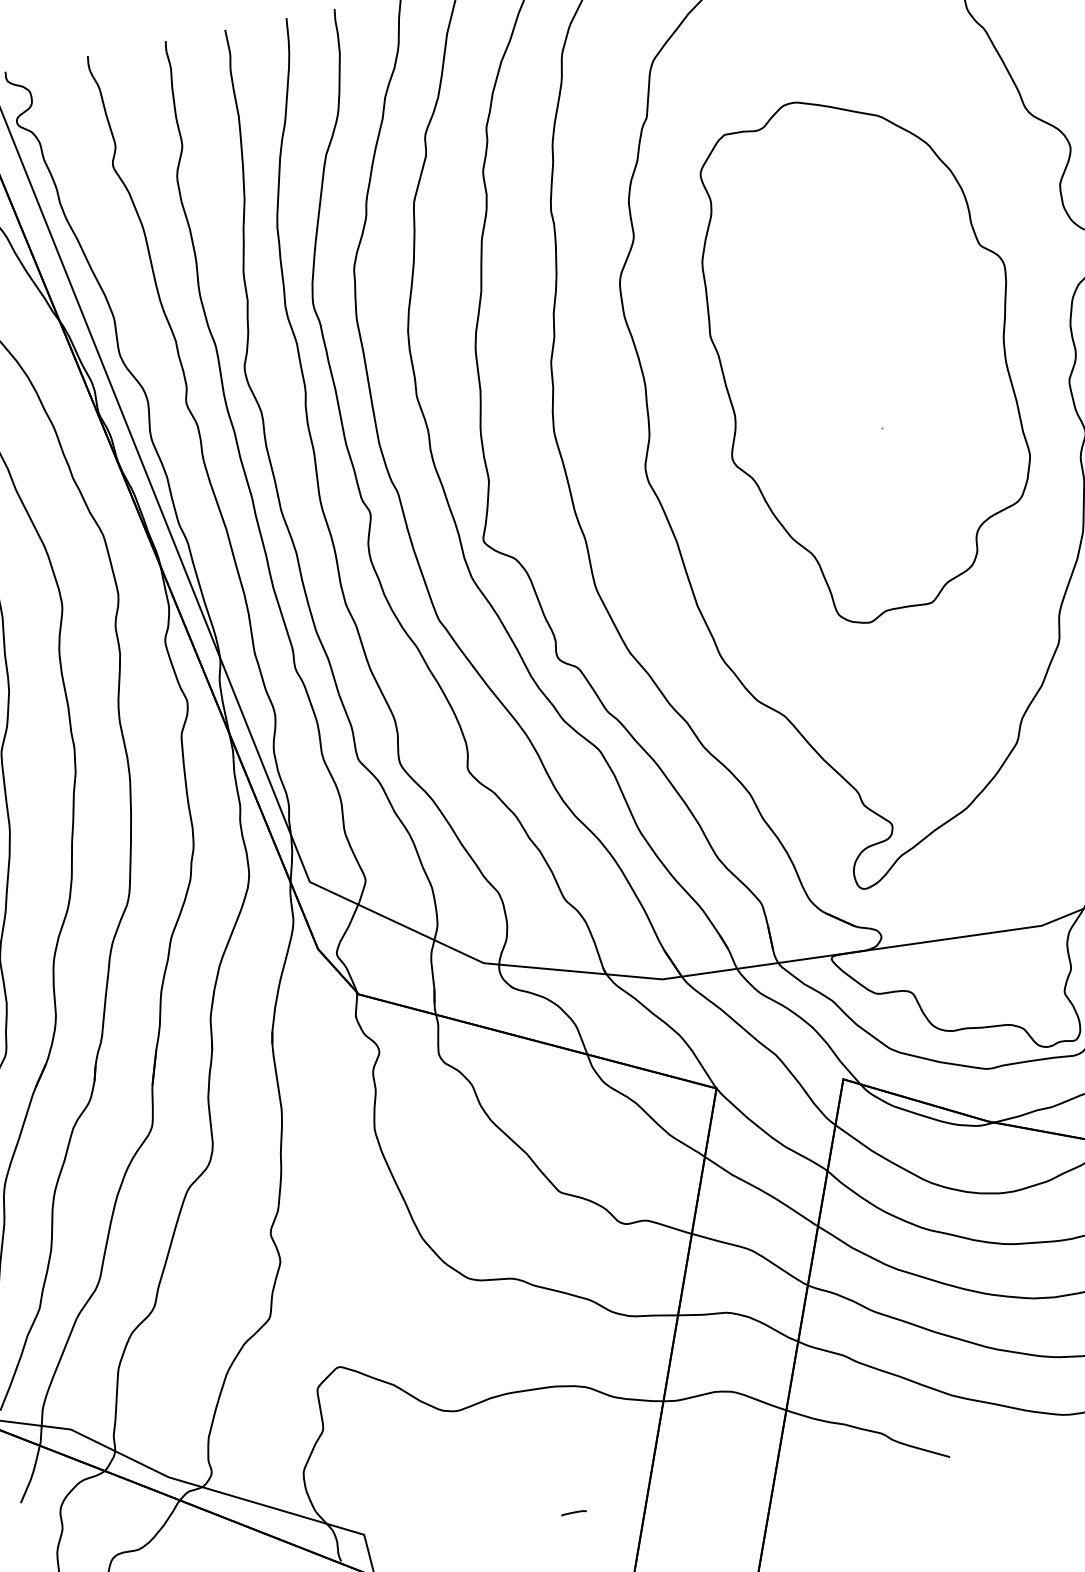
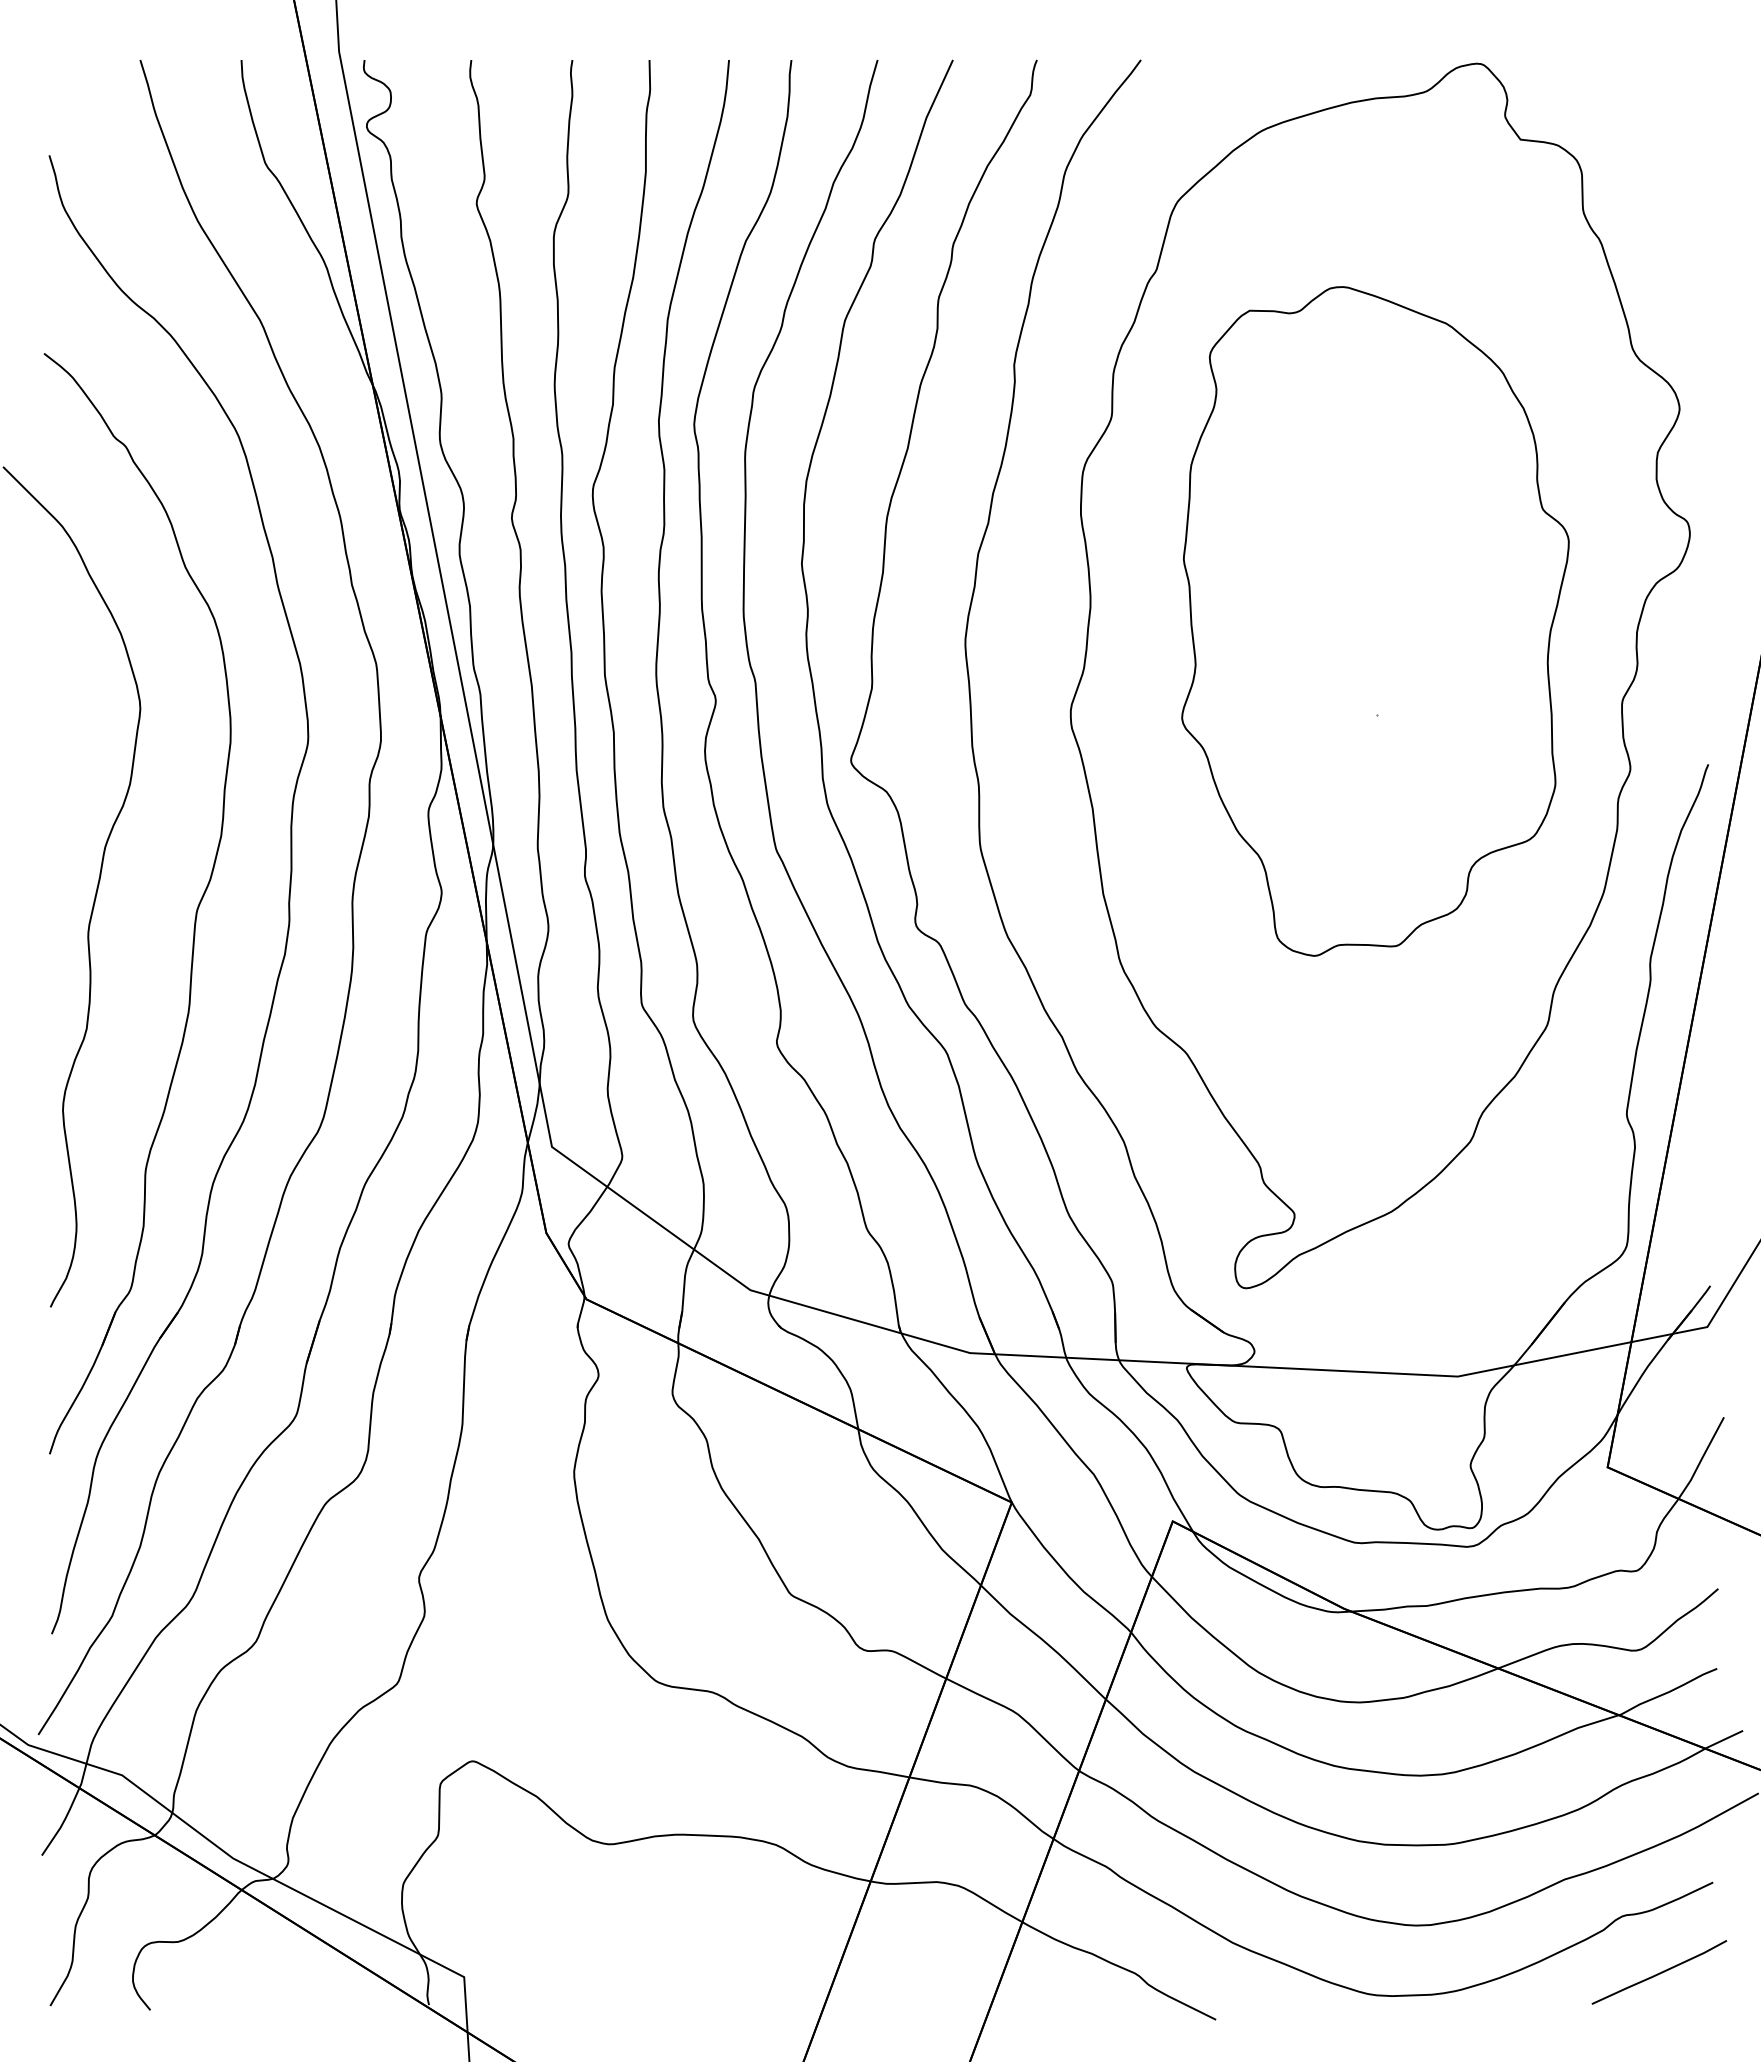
line: (573, 1512) -> (731, 1999), removed

